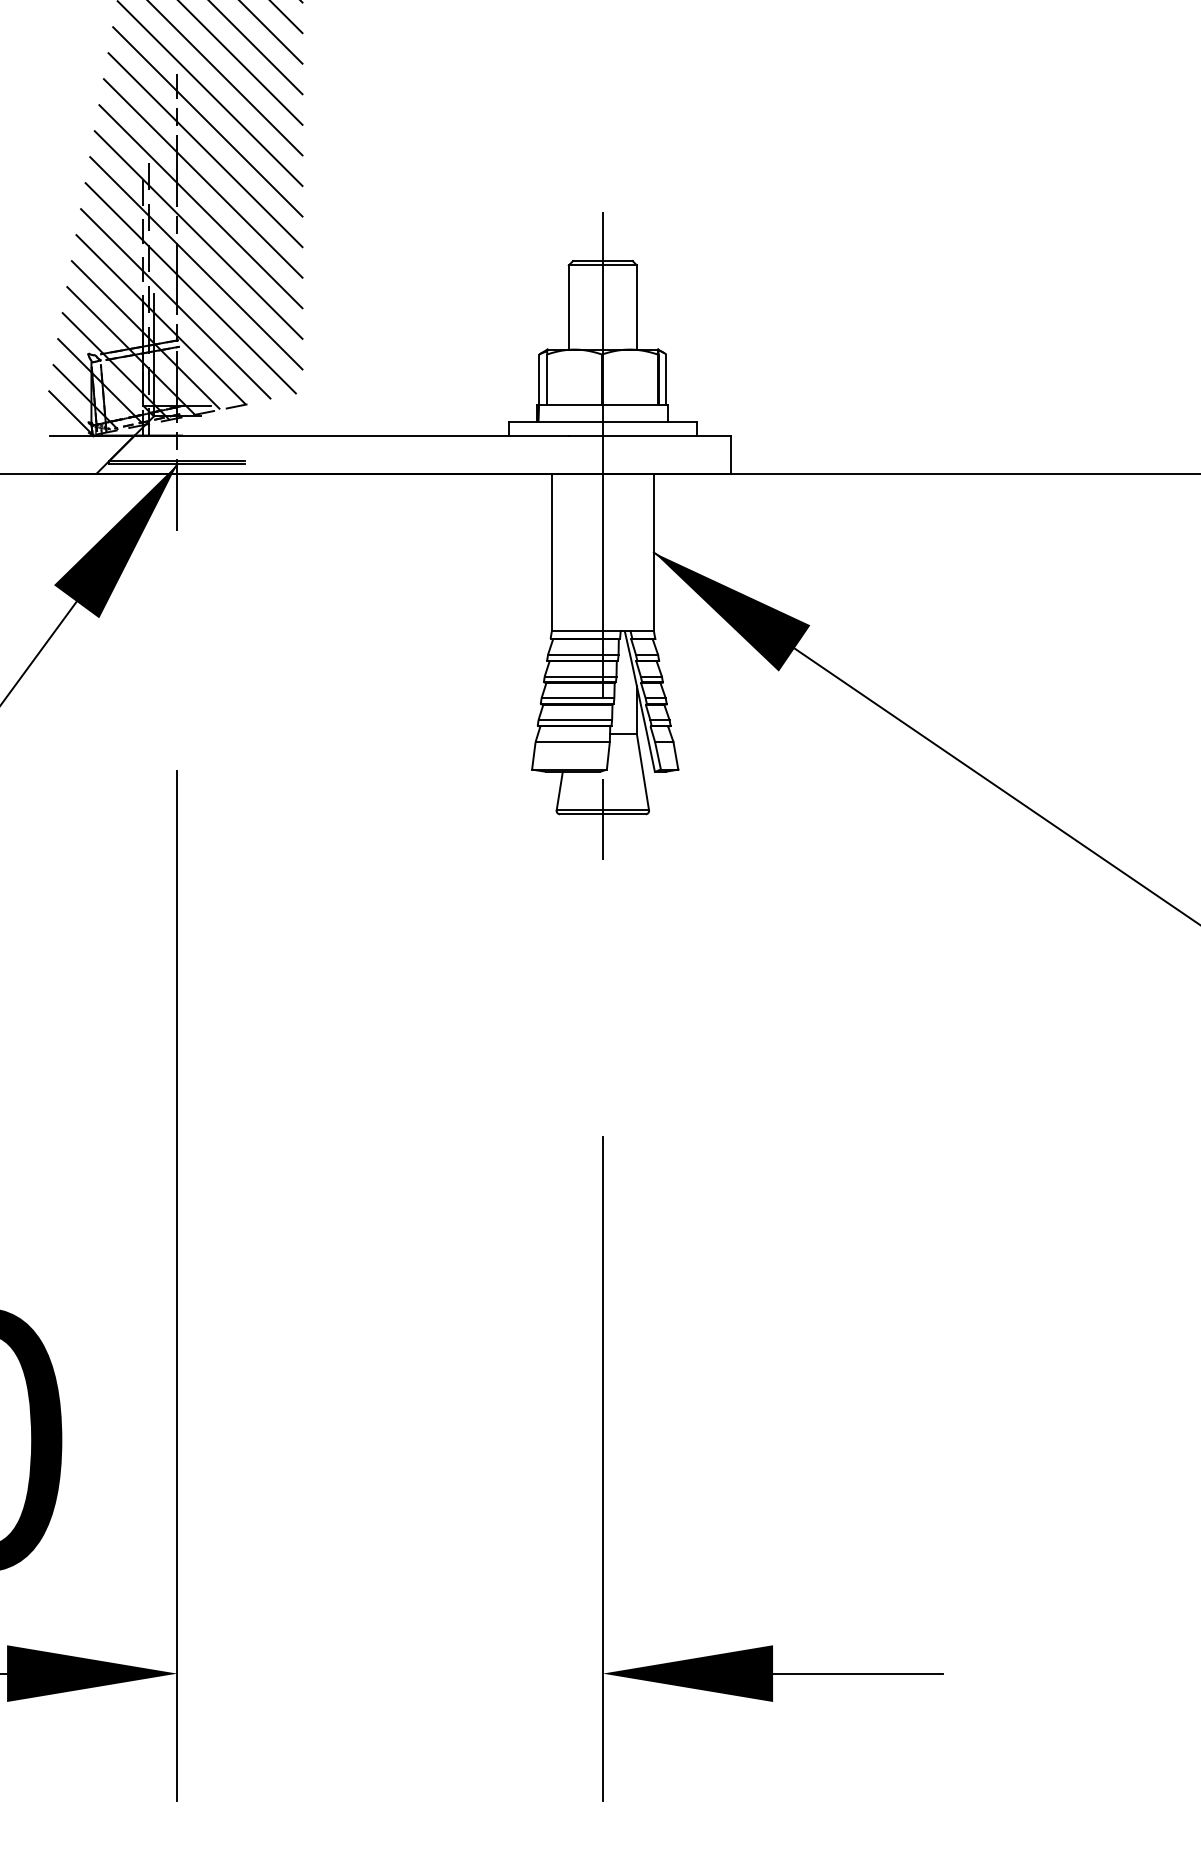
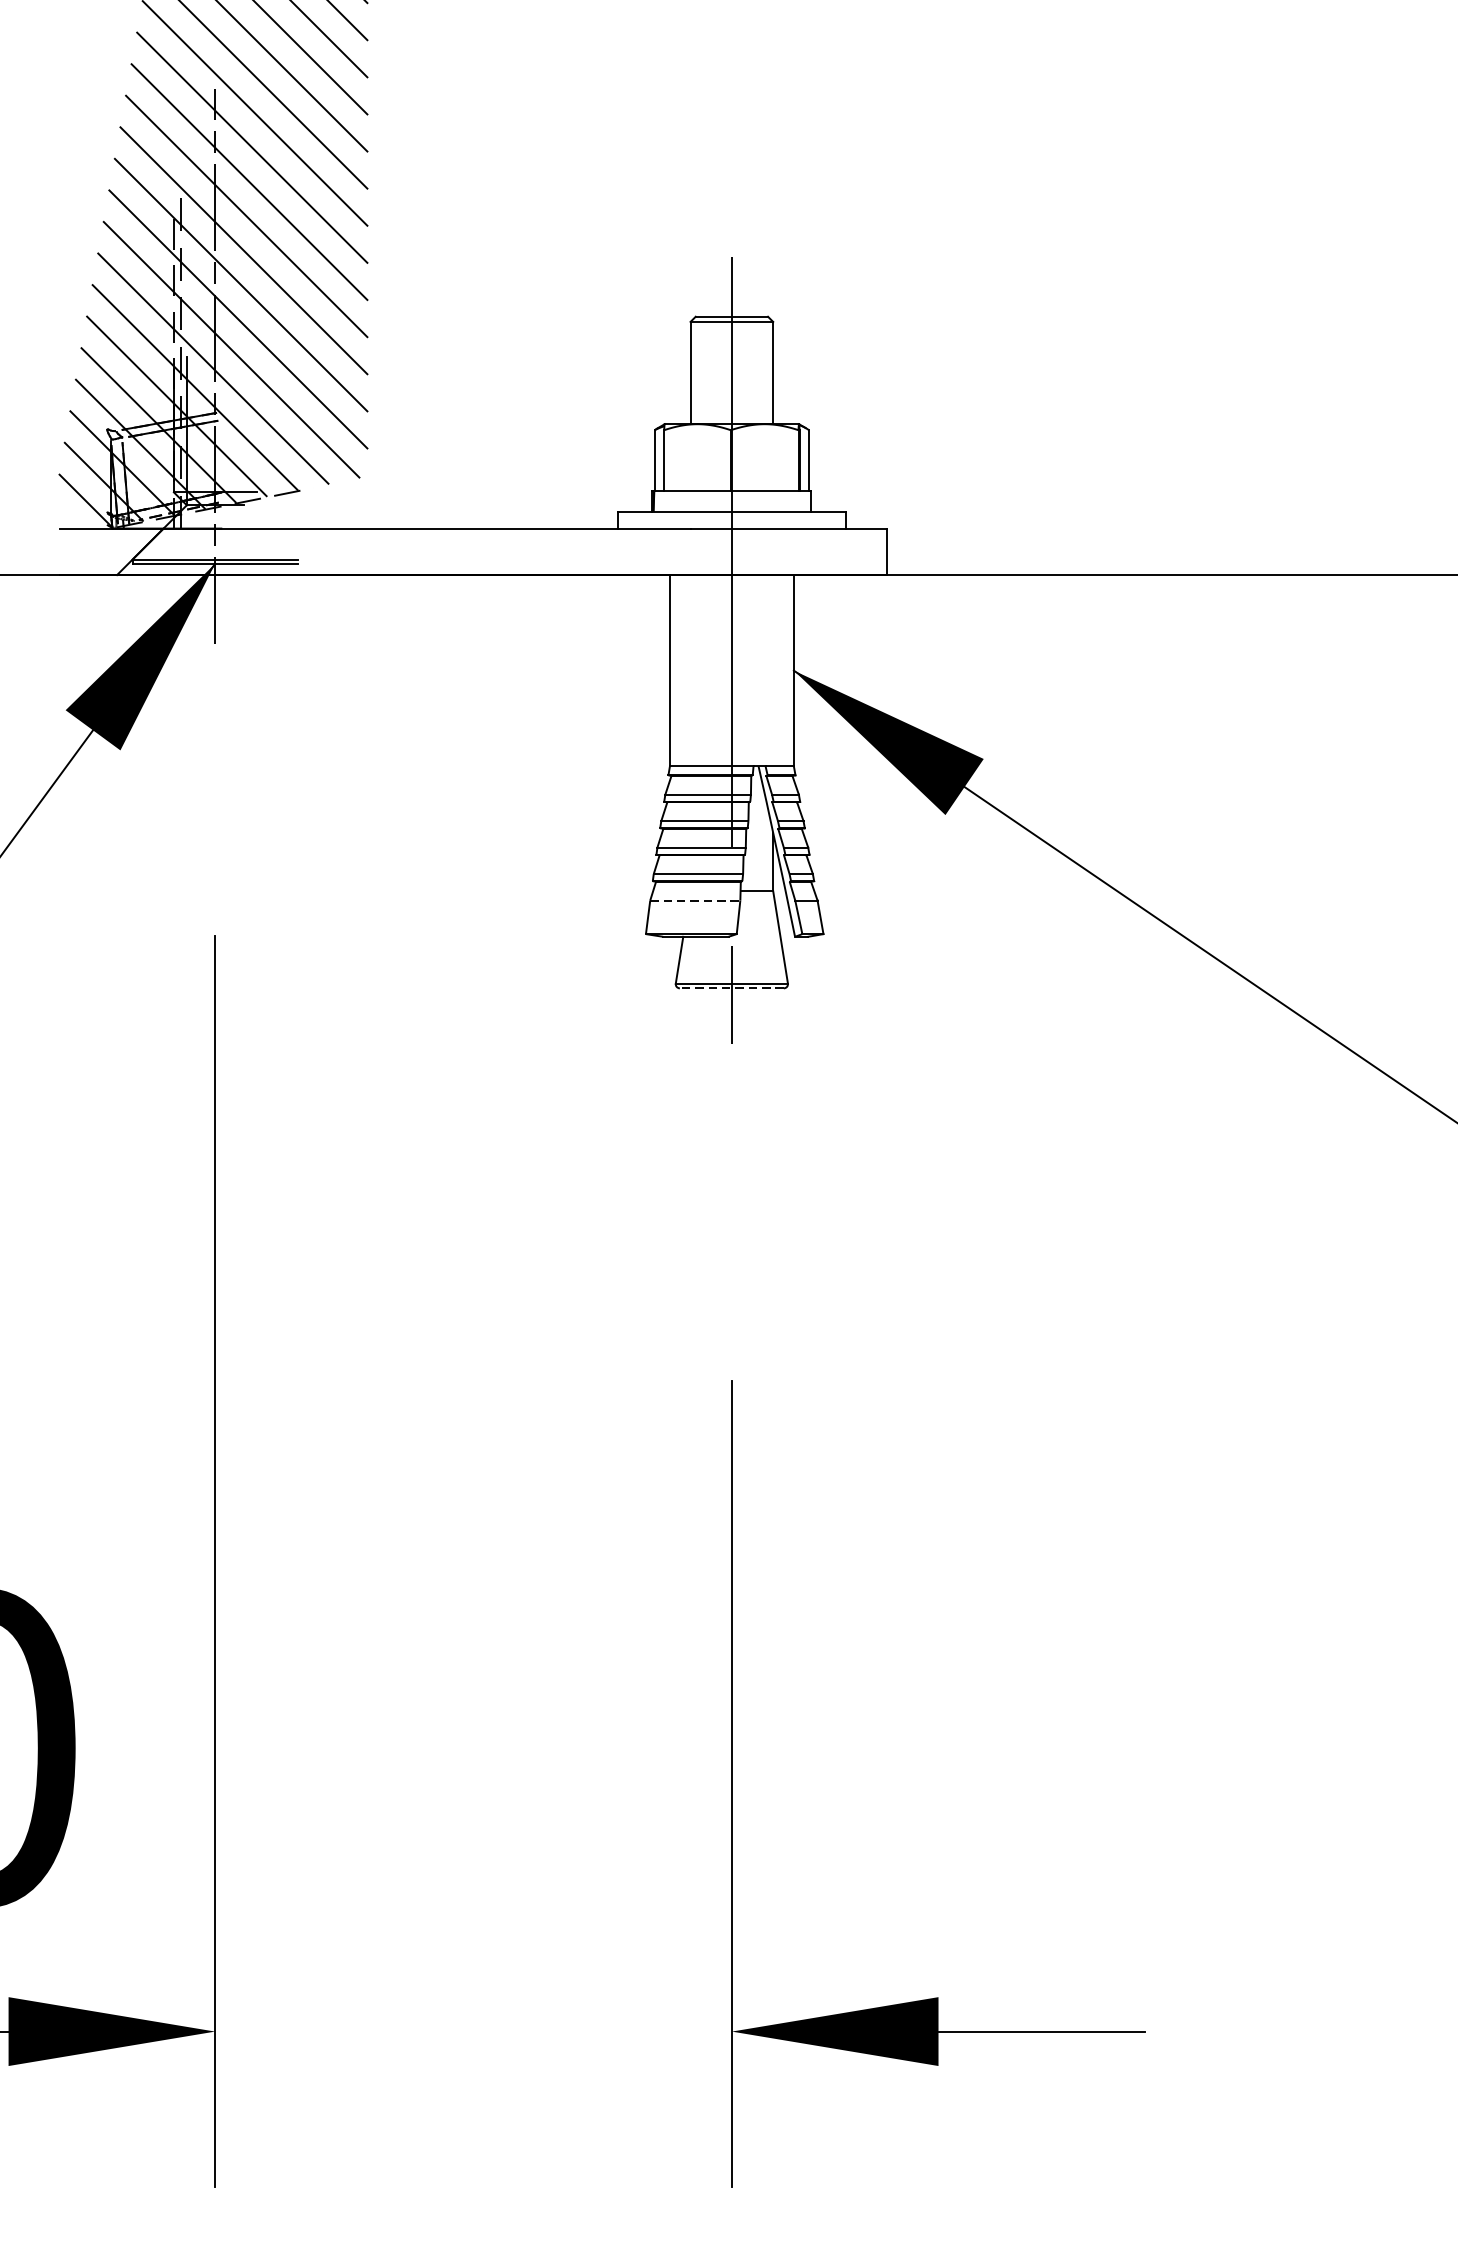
line: (573, 741) -> (696, 899), solid -> dashed
line: (602, 814) -> (731, 988), solid -> dashed

